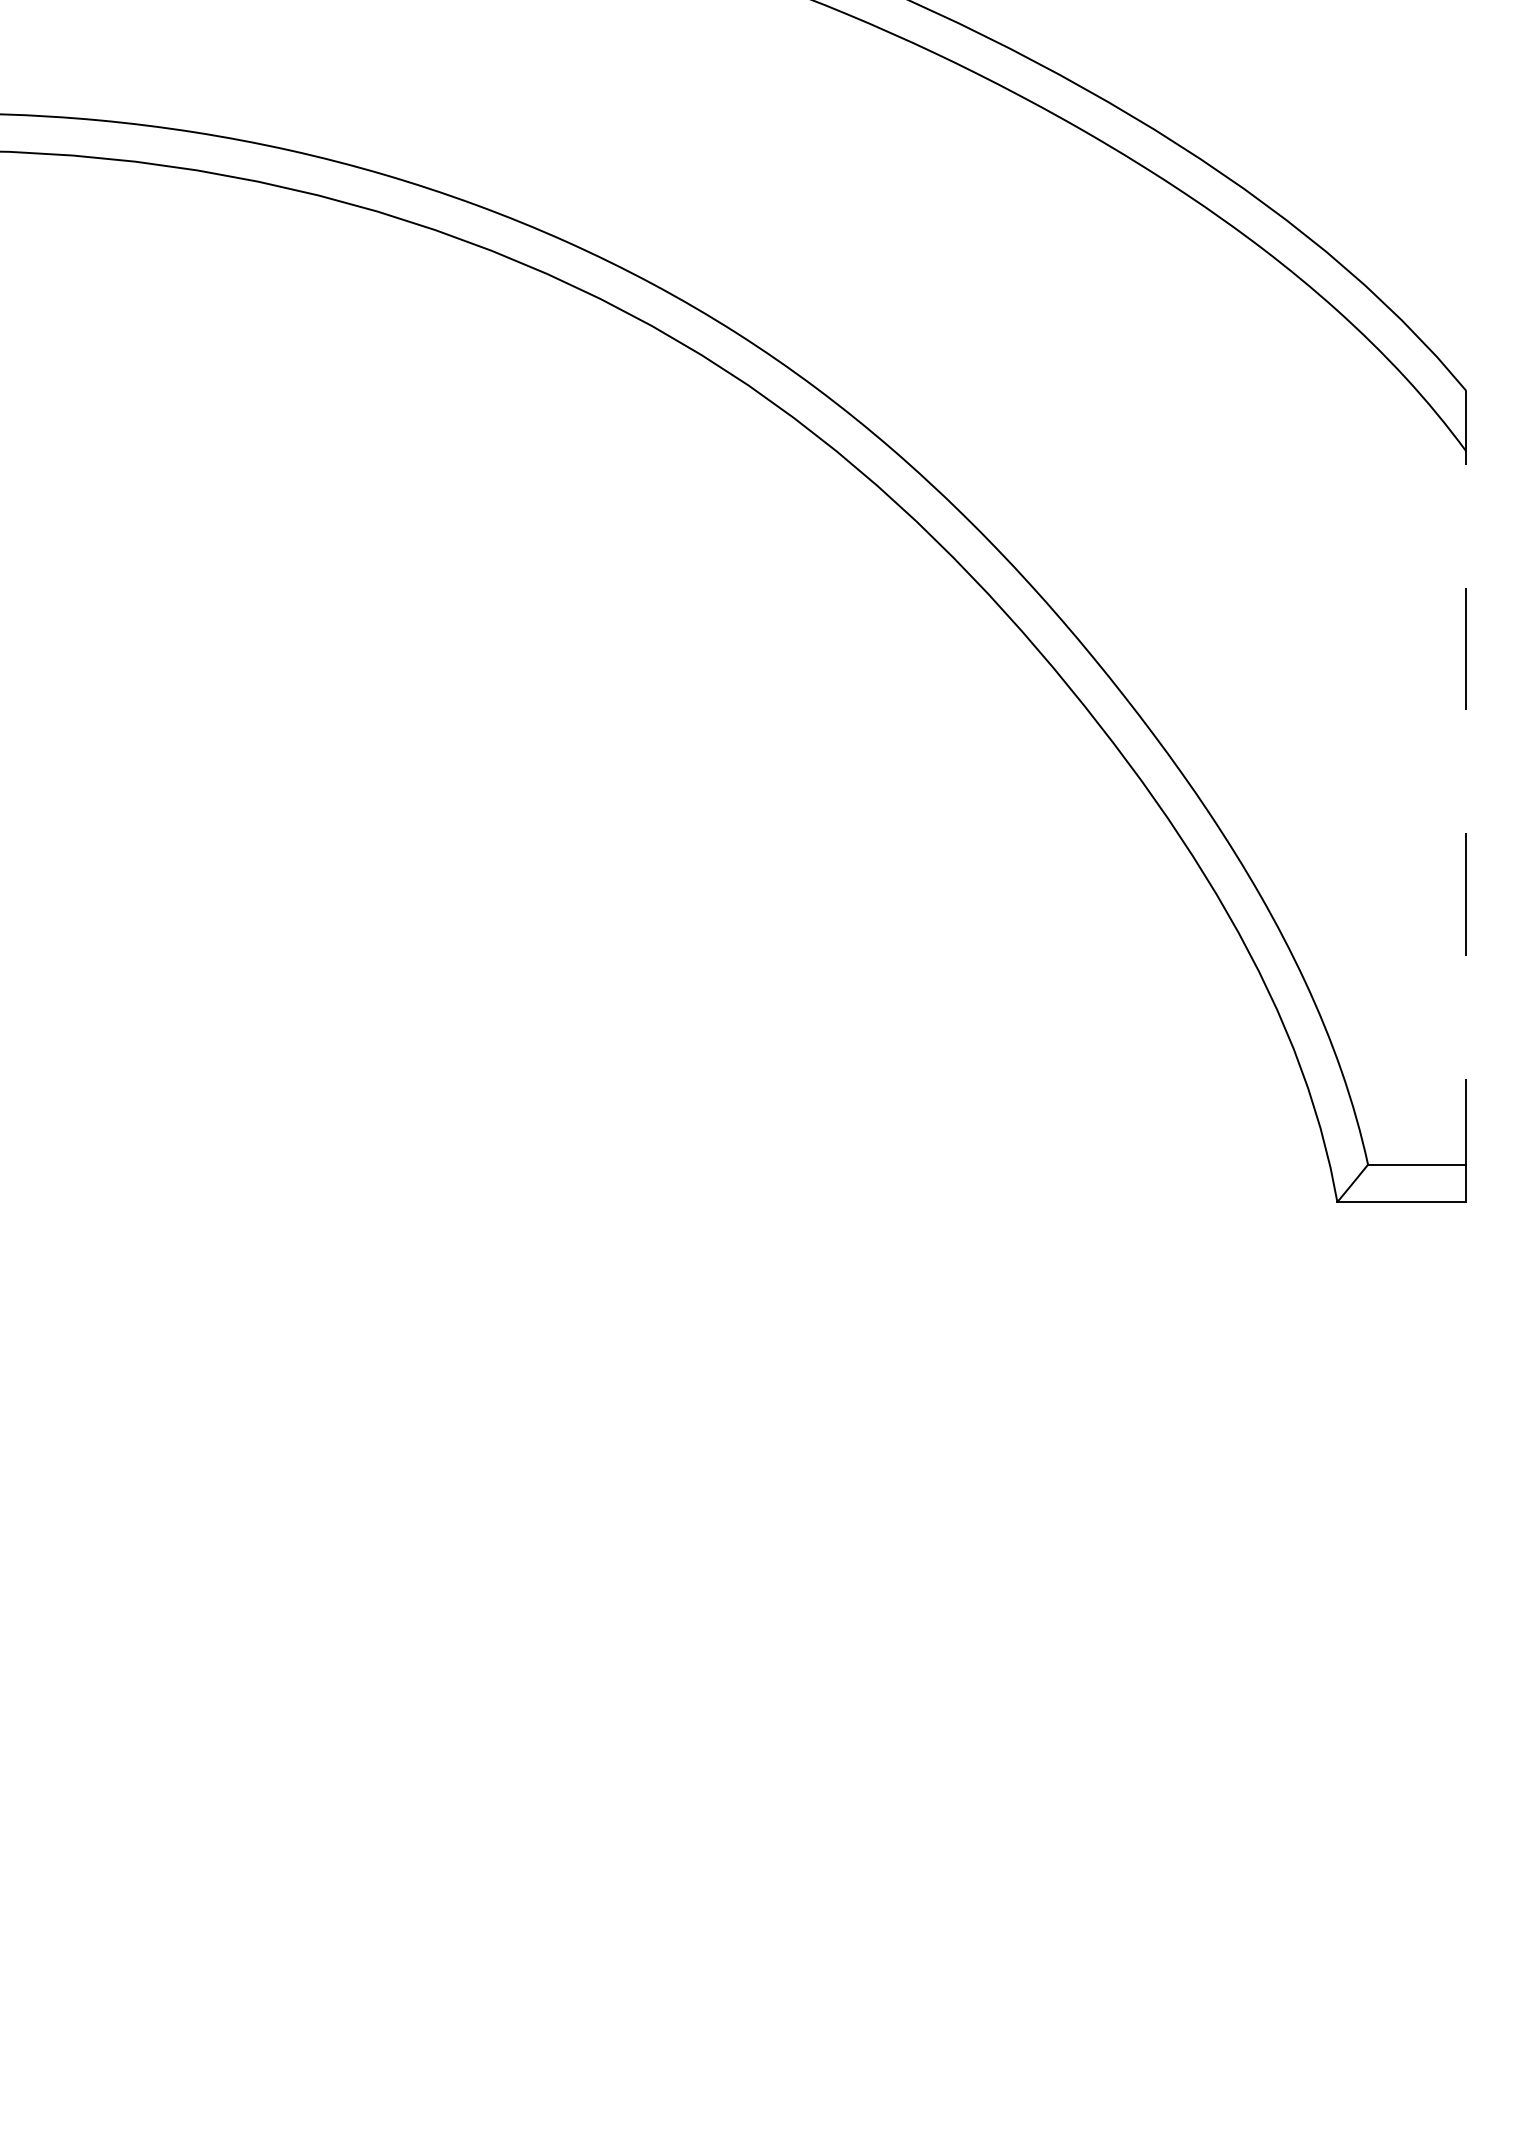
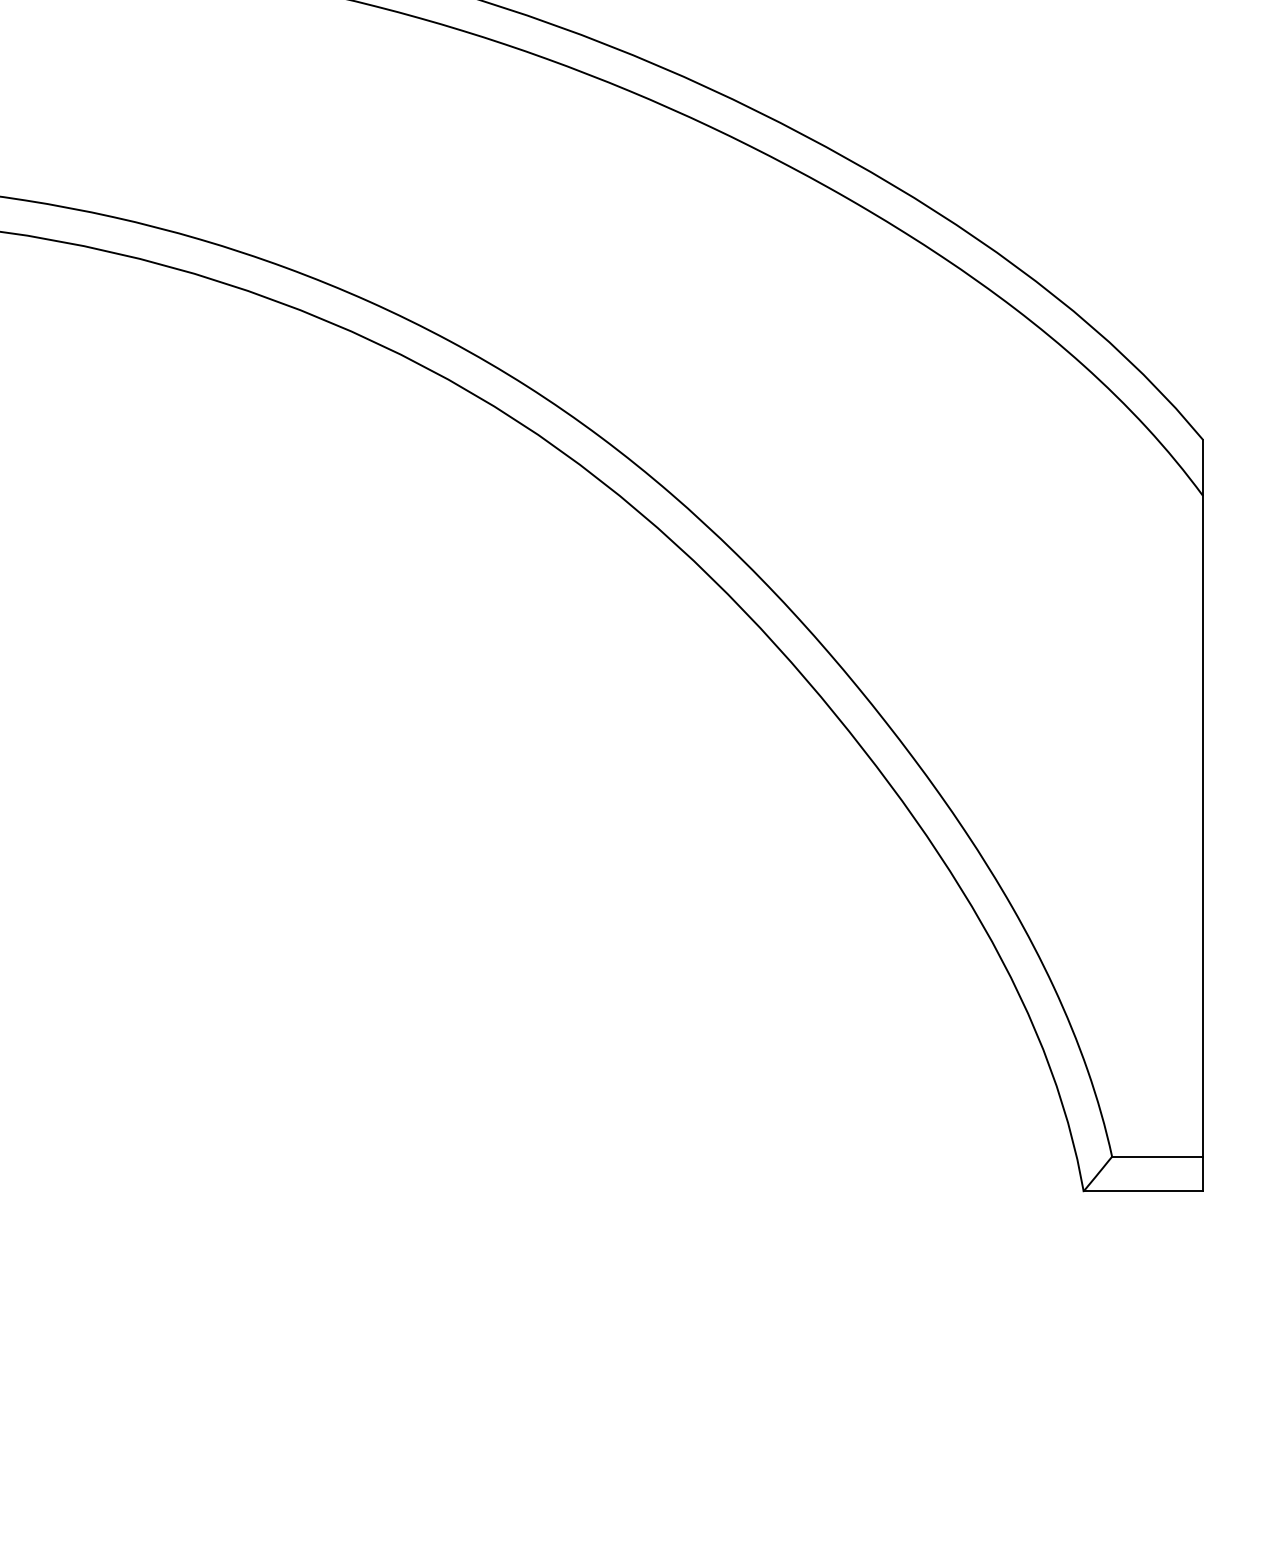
line: (1466, 795) -> (1203, 814), dashed -> solid

